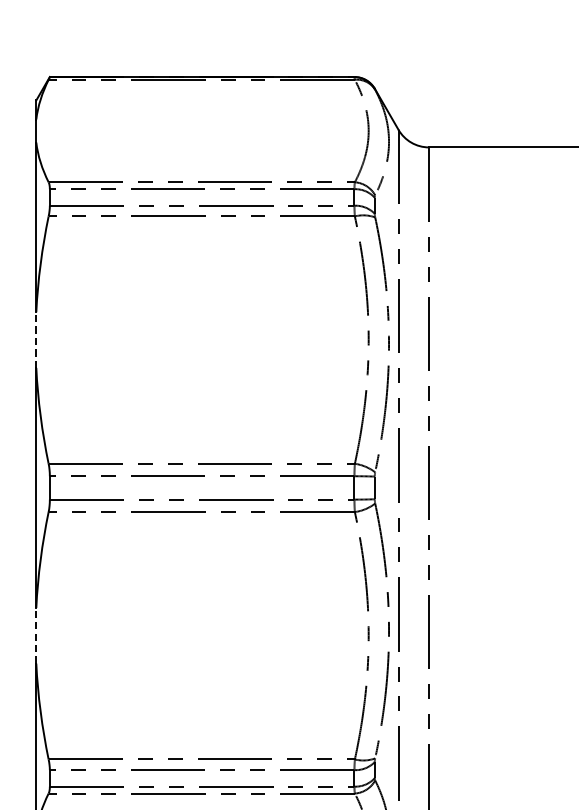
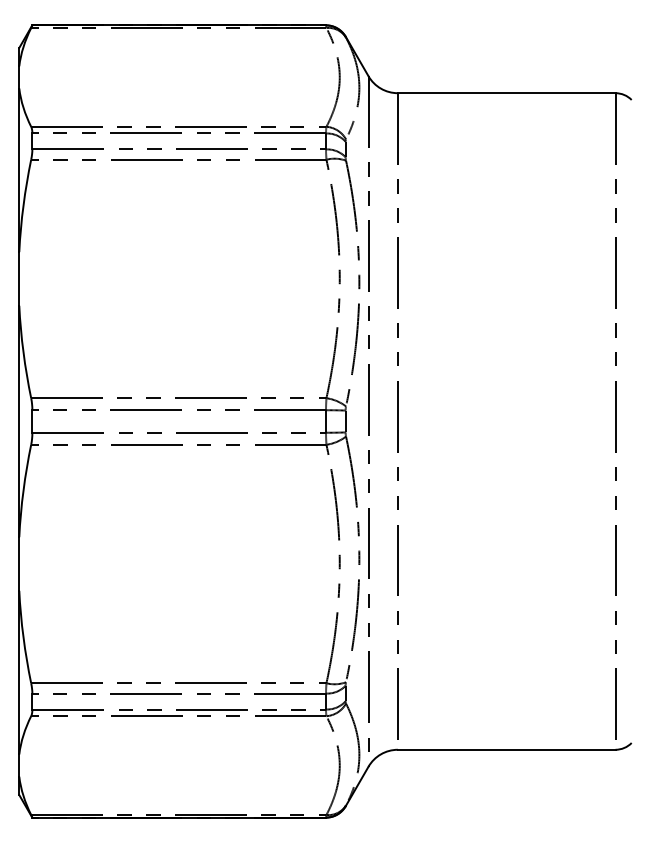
line: (36, 339) -> (19, 278), dashed -> solid
line: (36, 636) -> (19, 564), dashed -> solid

